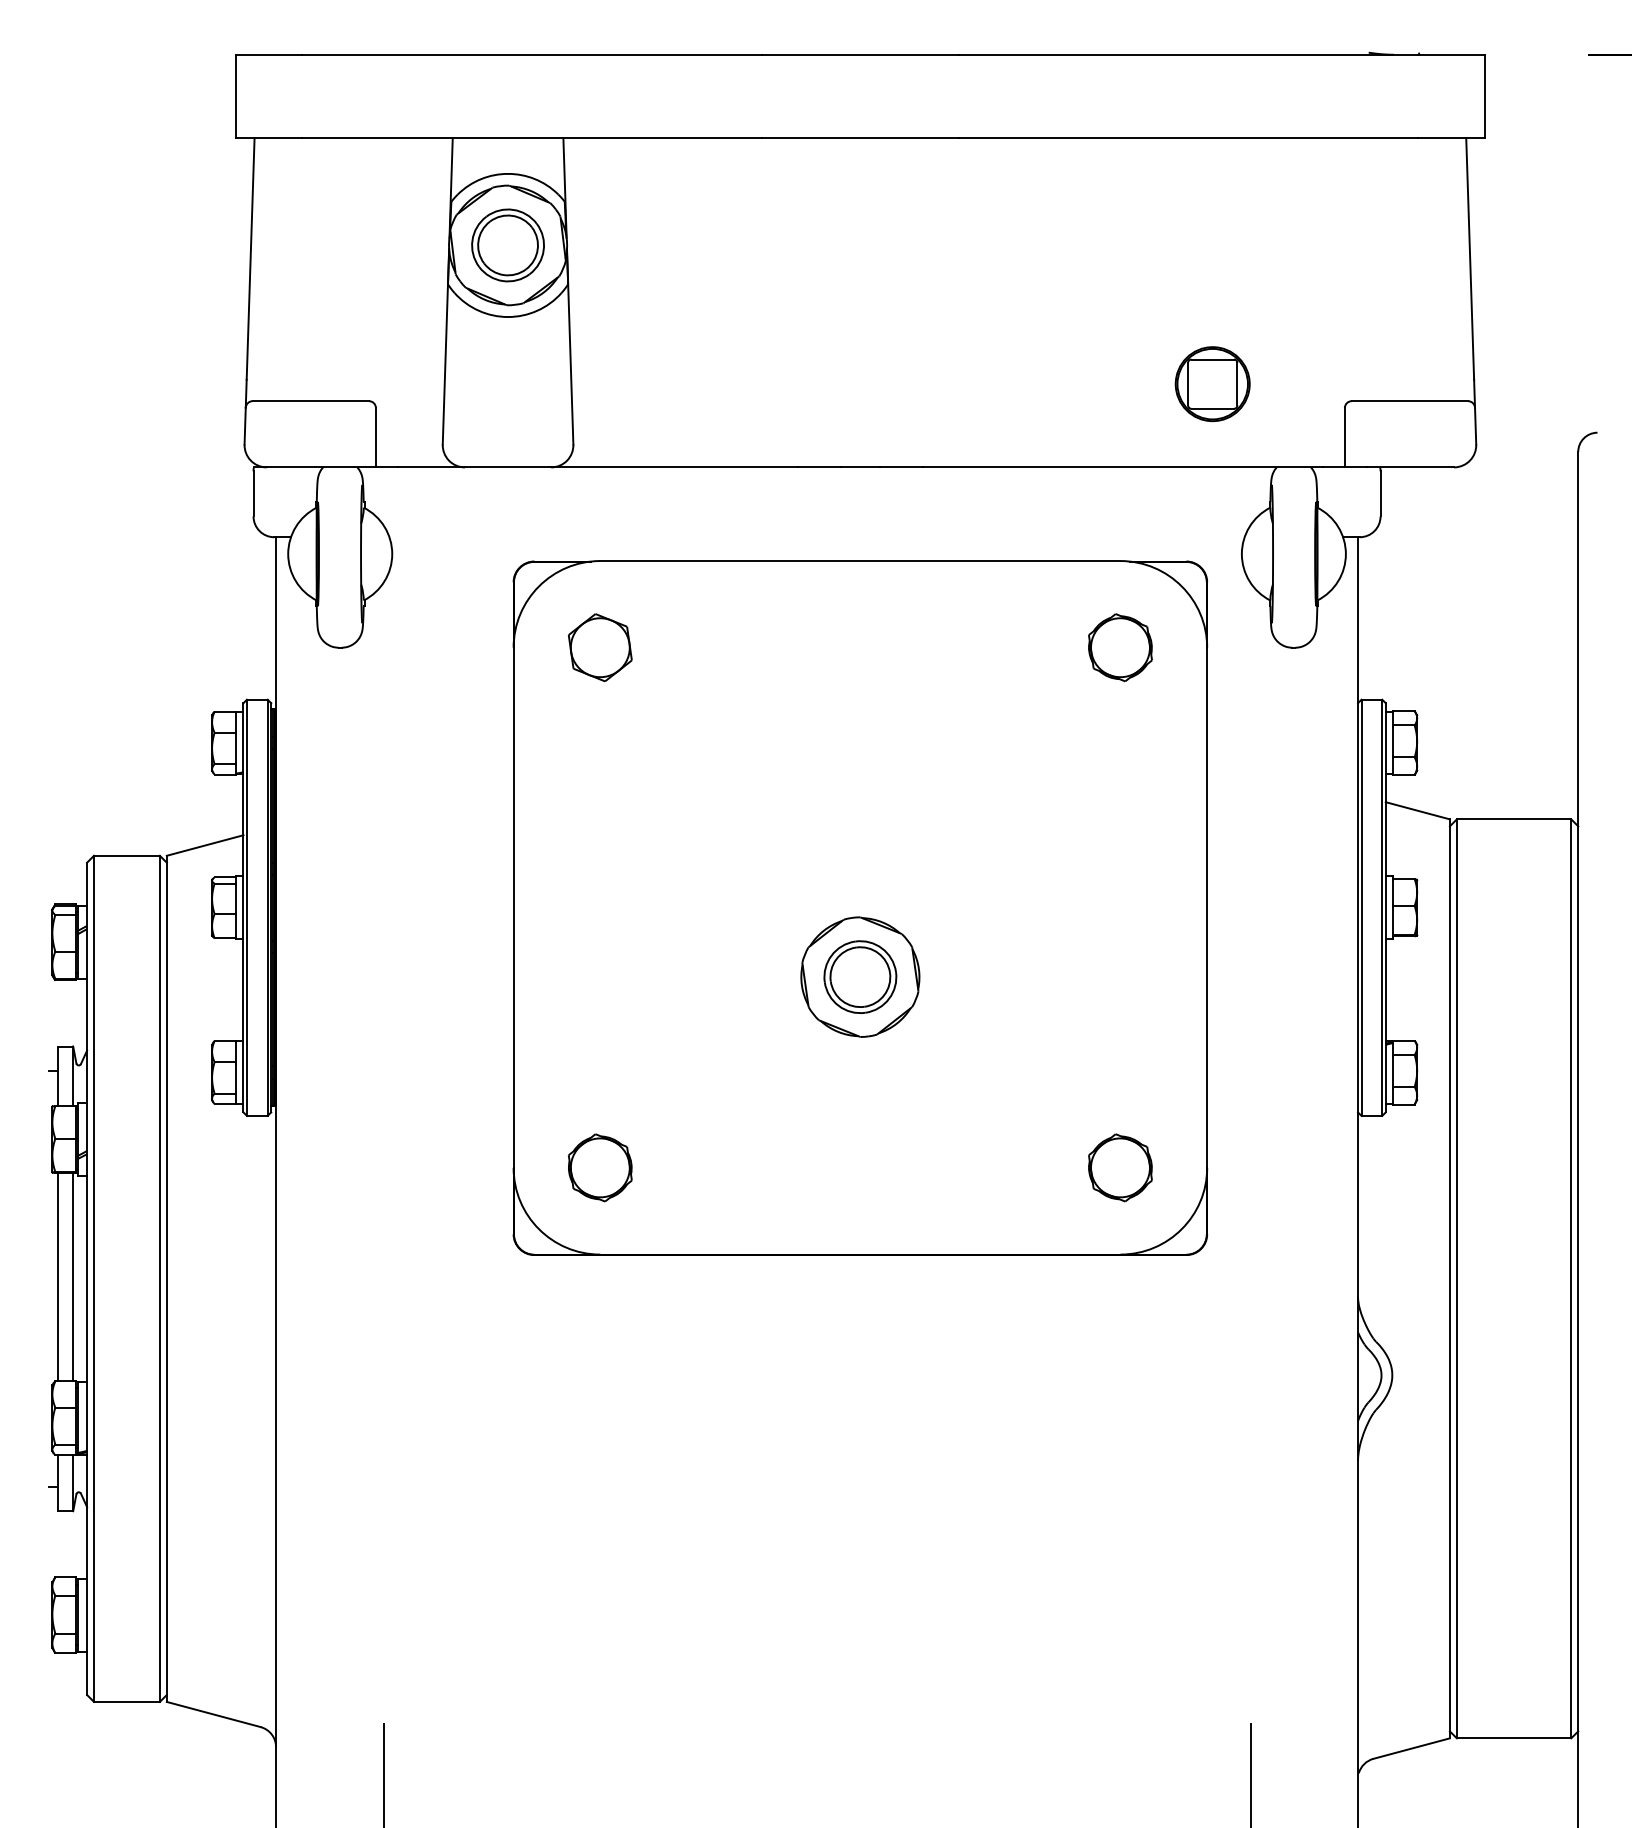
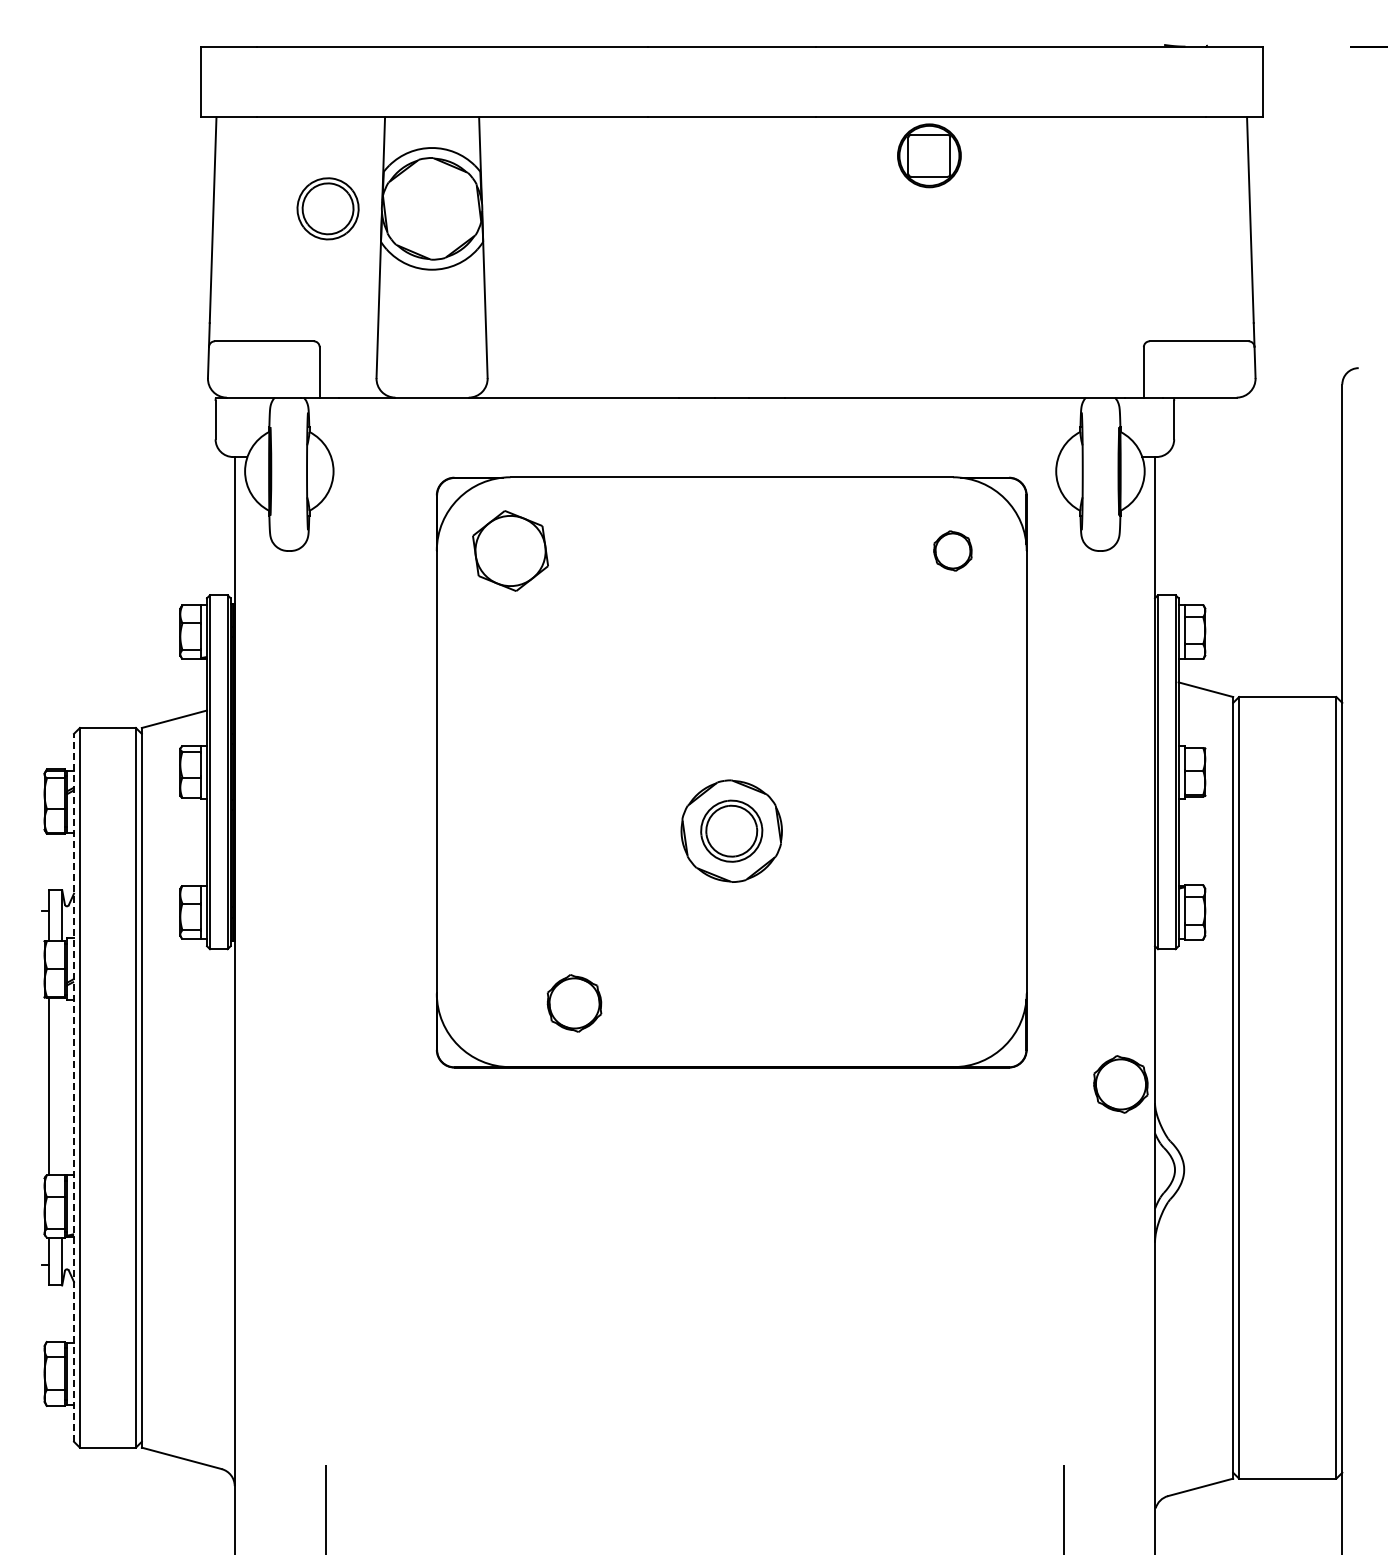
part: (507, 245) -> (327, 208), moved
part: (1212, 383) -> (929, 155), moved
part: (600, 647) -> (510, 550), size x1.4
part: (1119, 647) -> (952, 550), size x0.7
part: (600, 1167) -> (574, 1003), moved
part: (1119, 1167) -> (1120, 1084), moved
line: (73, 1276) -> (62, 1085), removed
line: (87, 1278) -> (74, 1087), solid -> dashed

